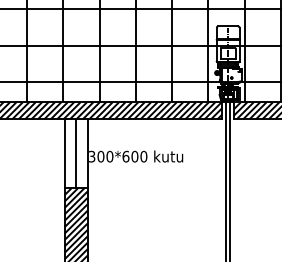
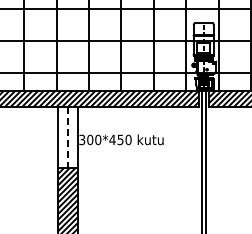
line: (76, 153) -> (68, 137), solid -> dashed
text: (130, 156) -> (116, 139), 300*600 -> 300*450

